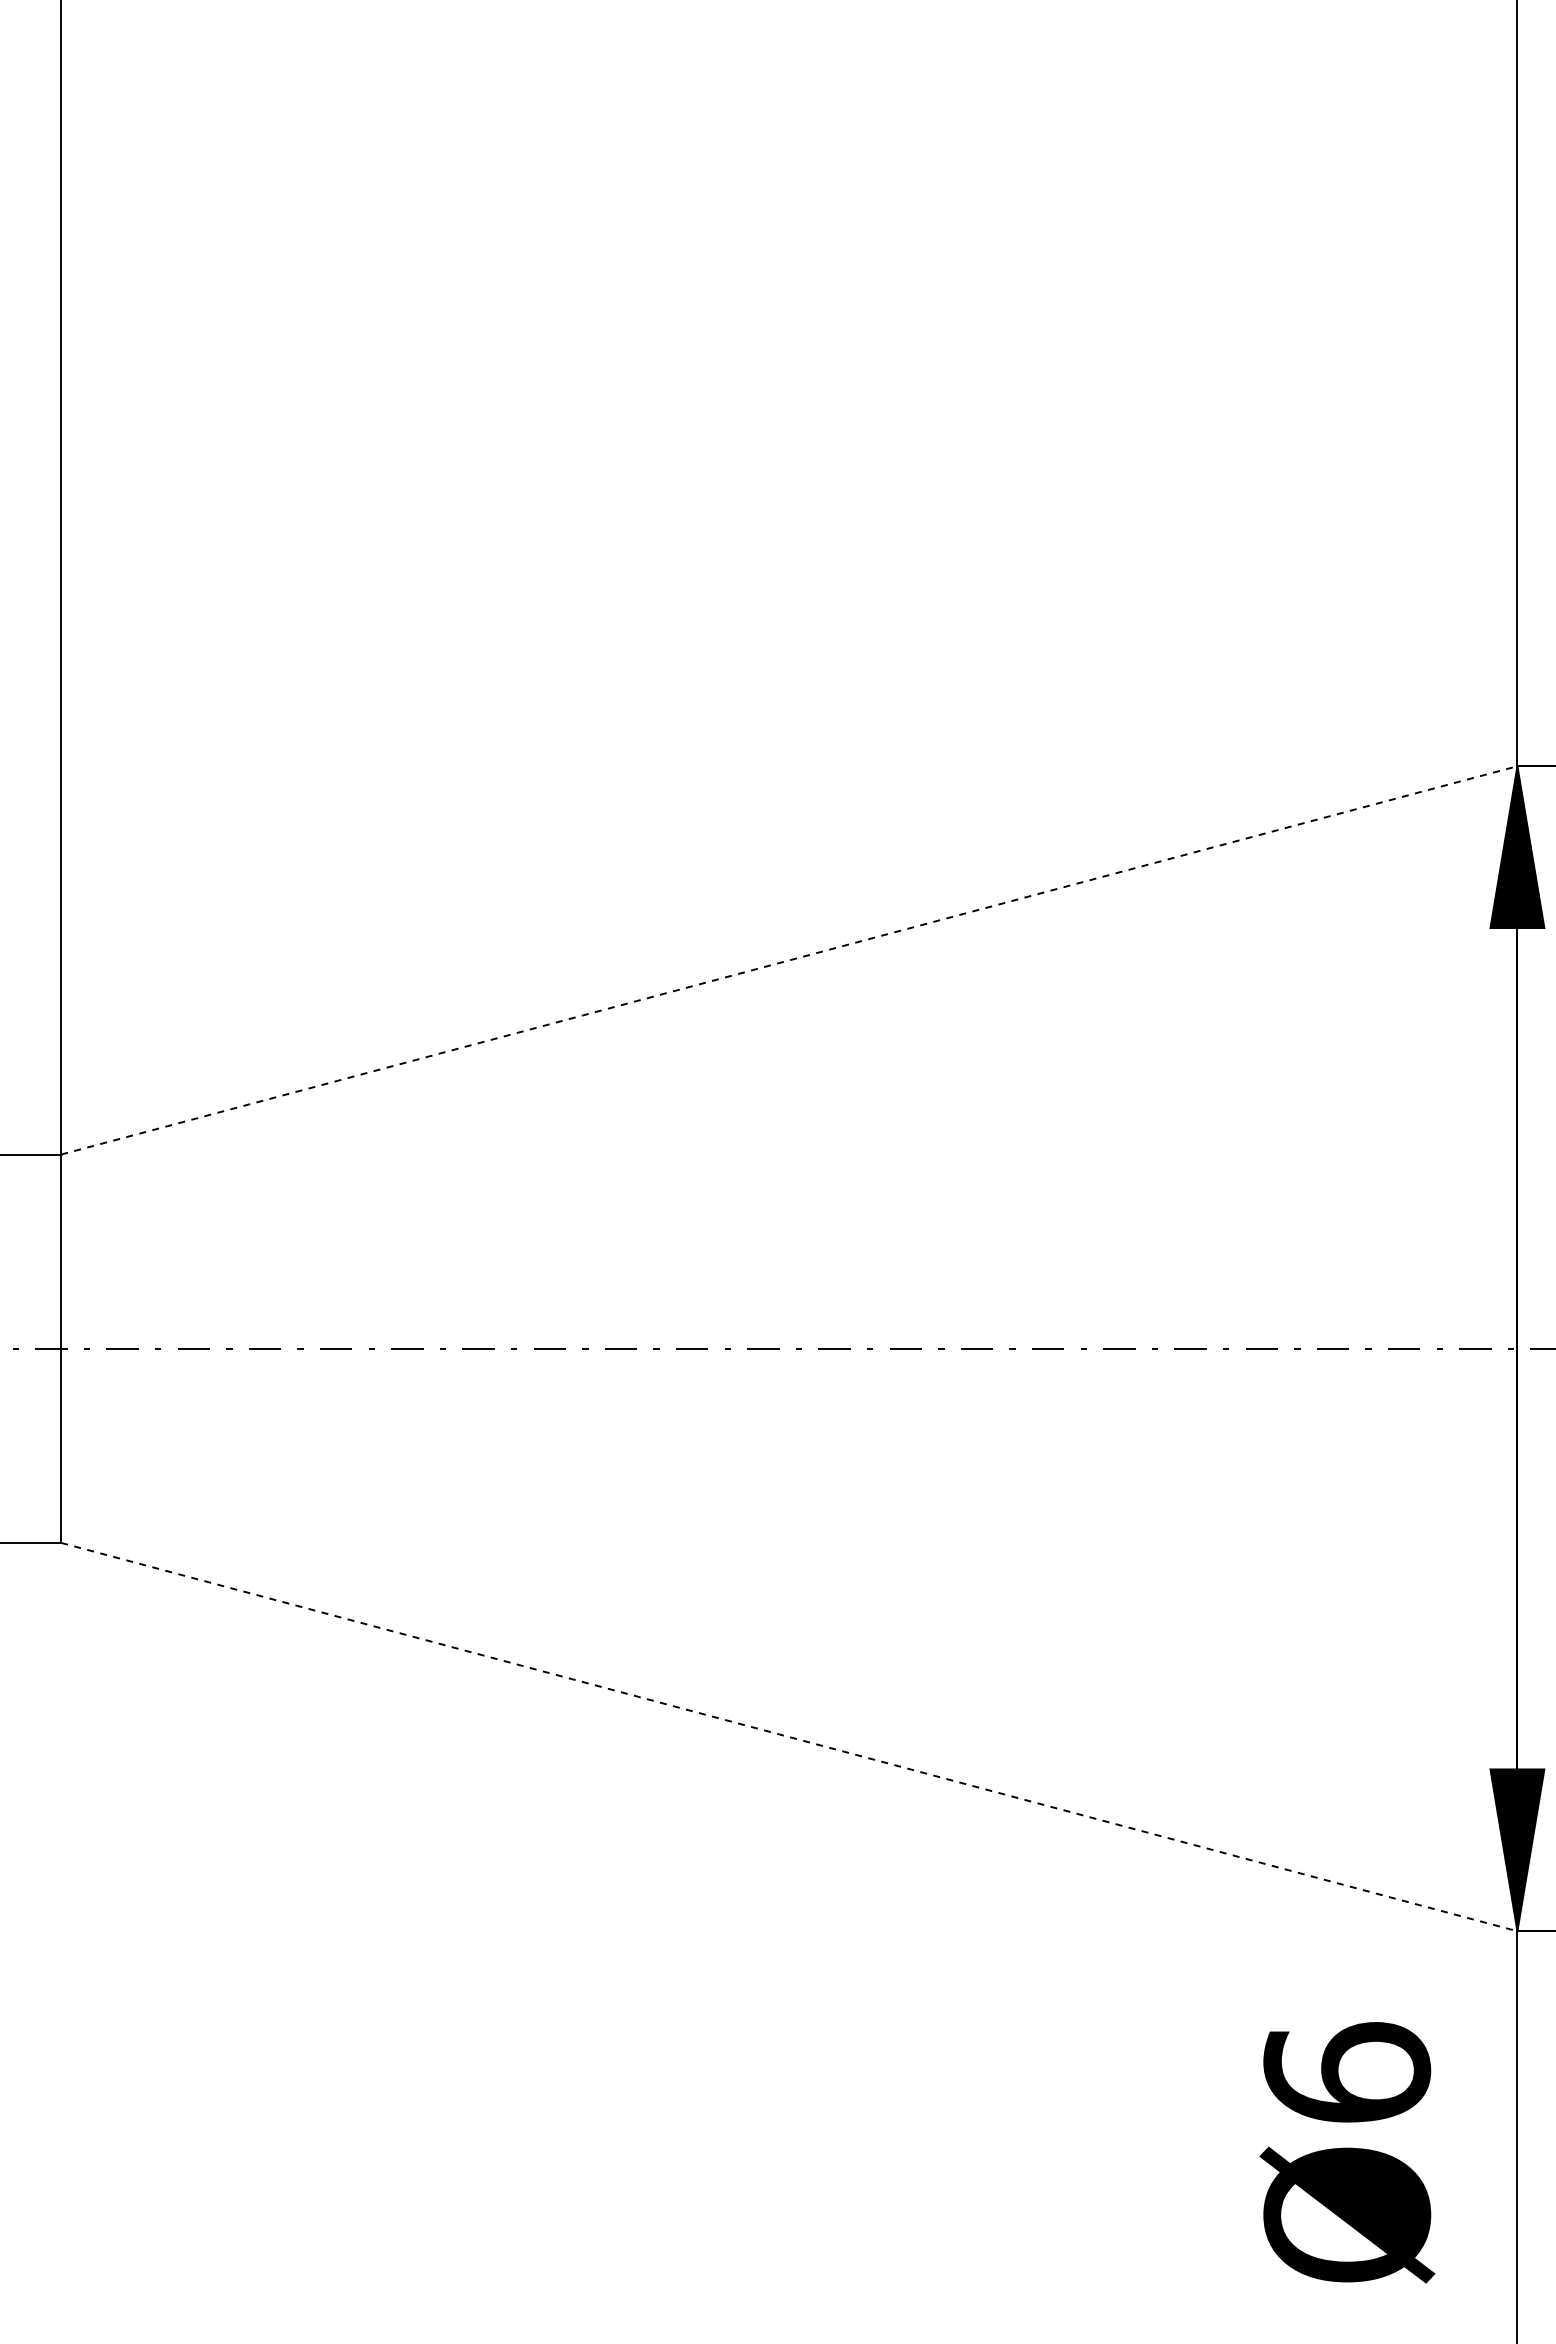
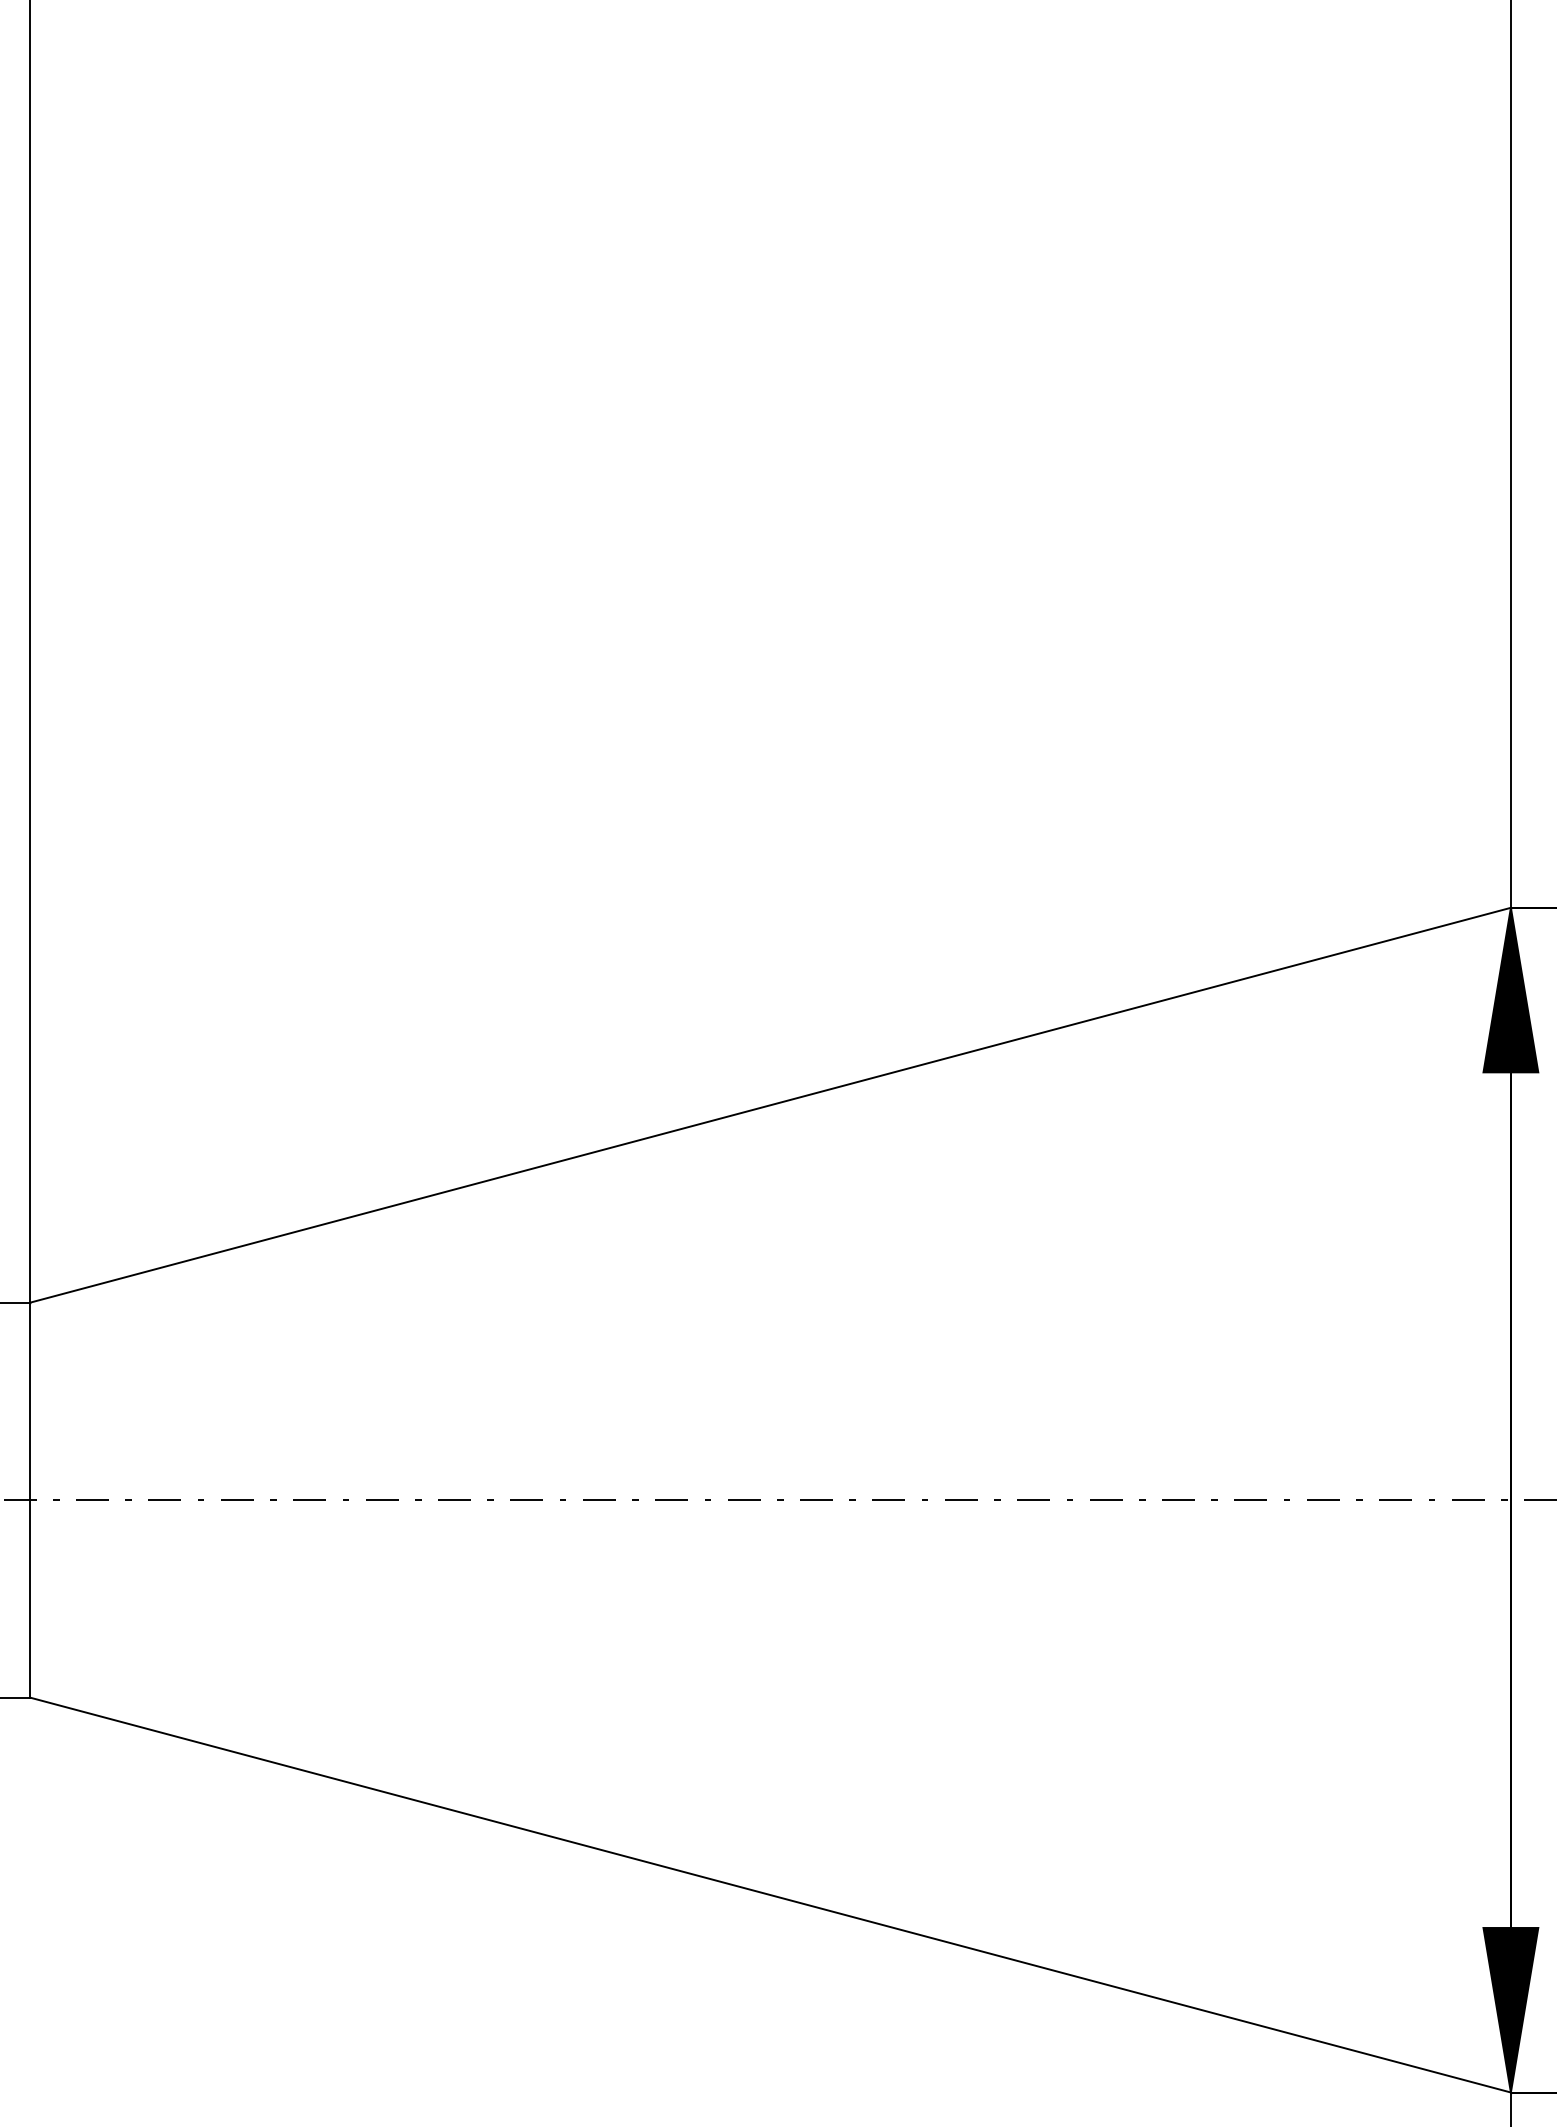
line: (789, 960) -> (770, 1105), dashed -> solid
line: (789, 1737) -> (770, 1895), dashed -> solid

